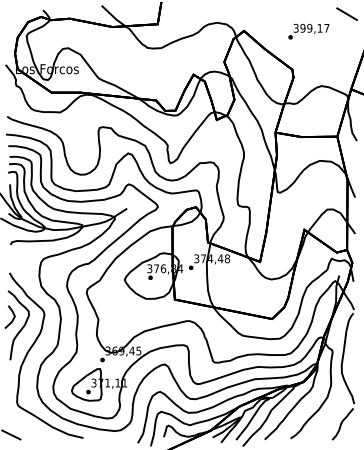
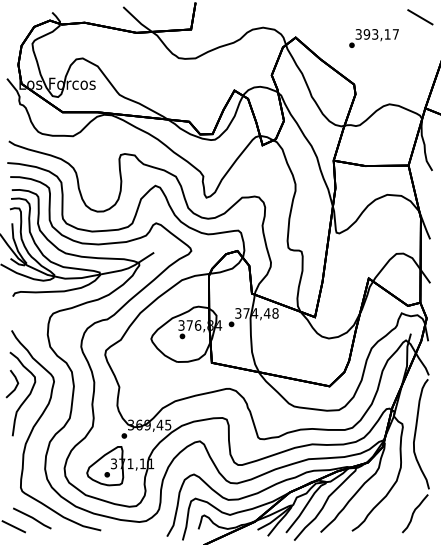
text: (310, 28) -> (375, 34), 399,17 -> 393,17
line: (26, 428) -> (32, 518), added

